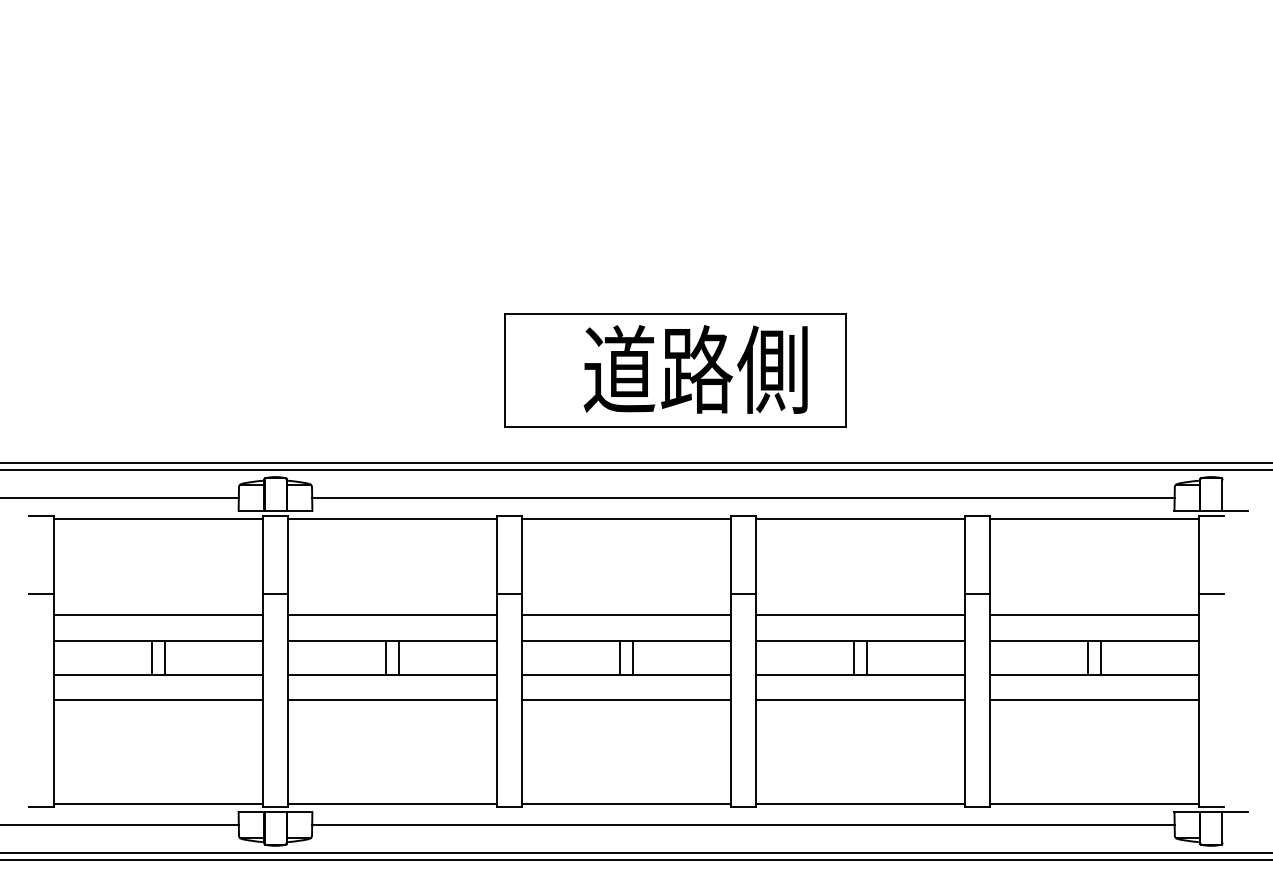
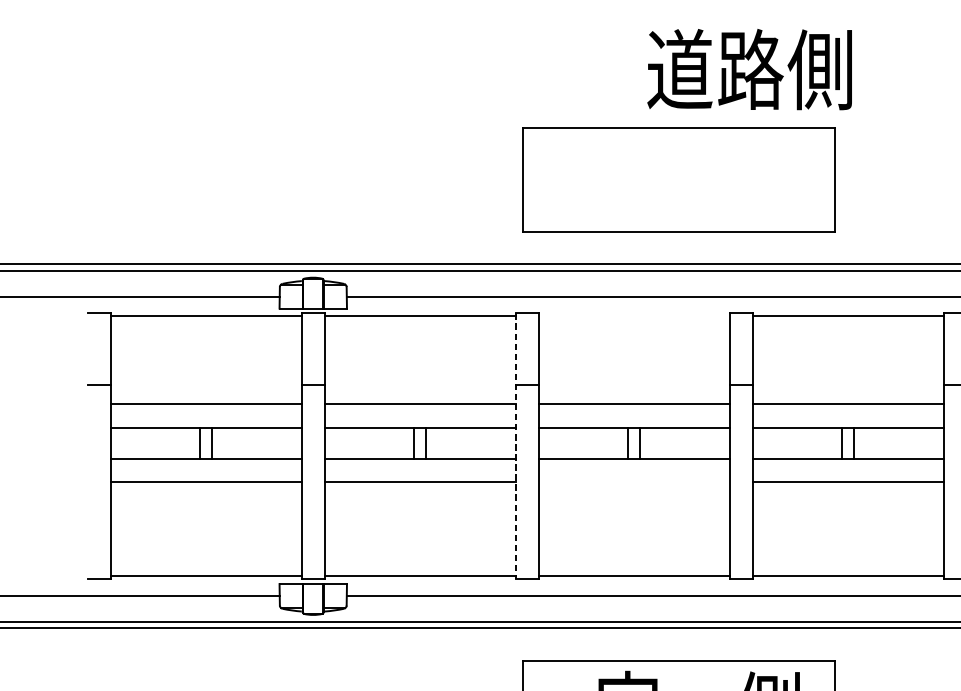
text: (695, 369) -> (749, 69), moved
line: (626, 519) -> (634, 316), removed
line: (497, 661) -> (516, 446), solid -> dashed
line: (626, 700) -> (634, 482), removed

